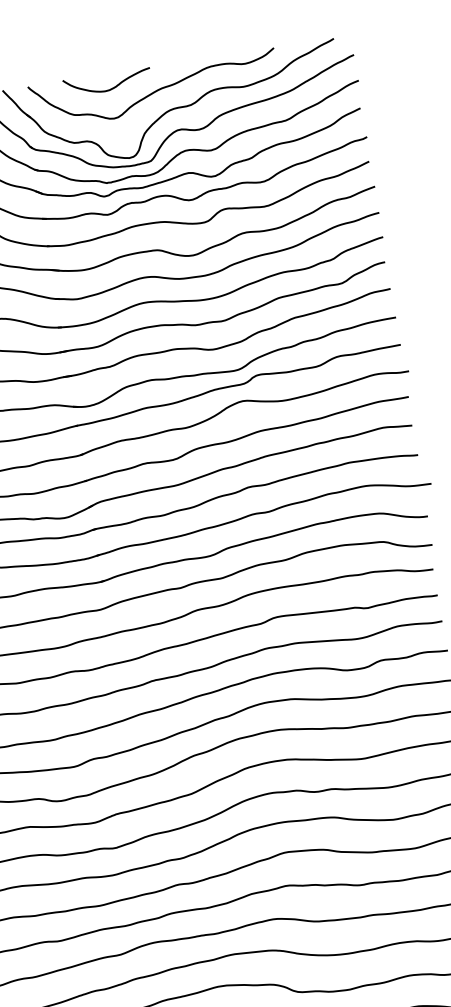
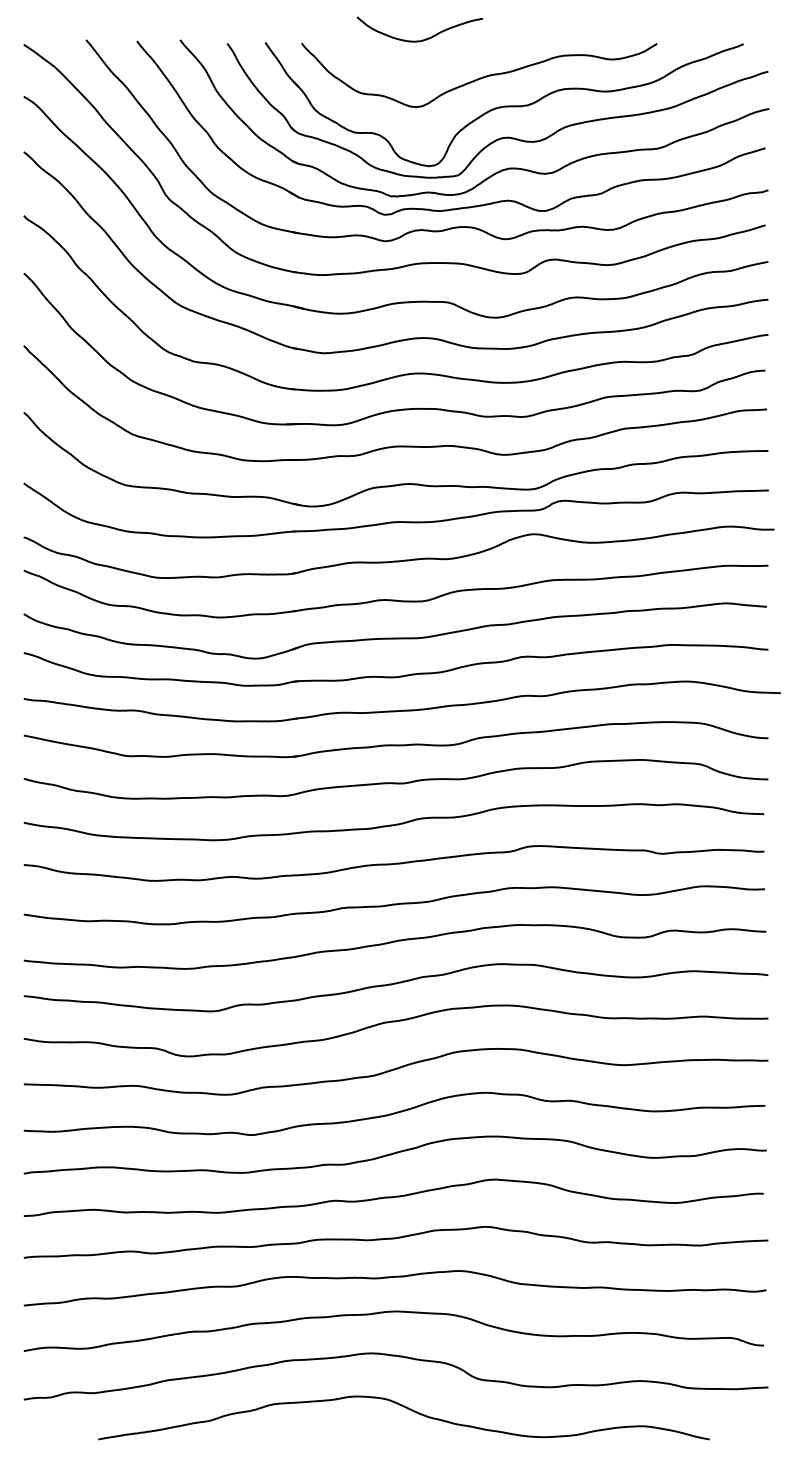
curve: (110, 88) -> (422, 39), moved

